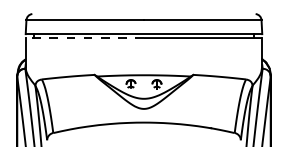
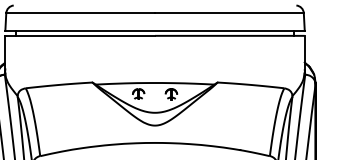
line: (84, 38) -> (79, 36), dashed -> solid

